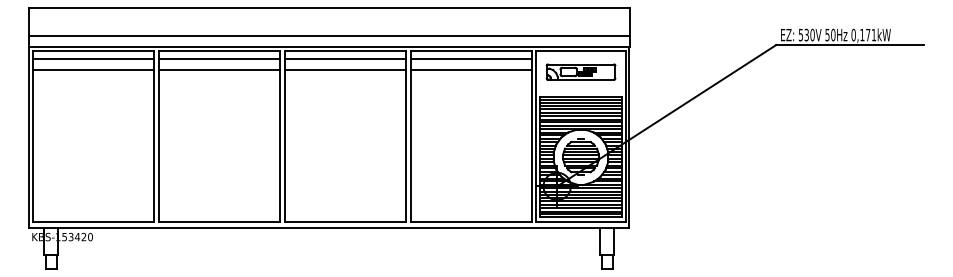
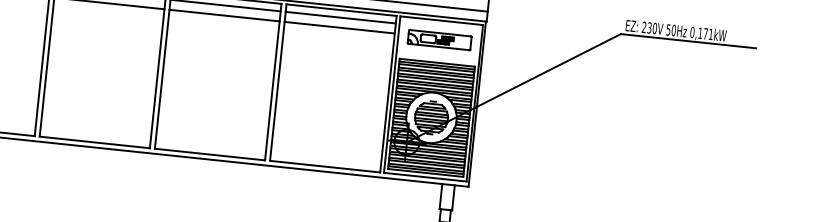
text: (800, 34) -> (643, 26), 530V -> 230V

